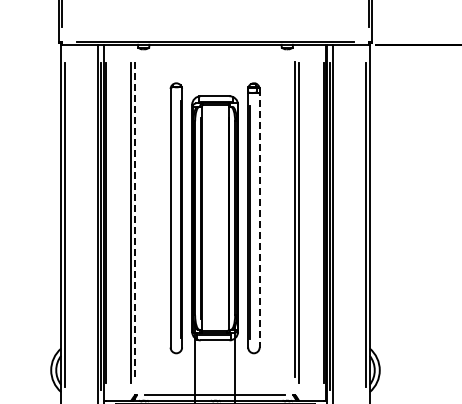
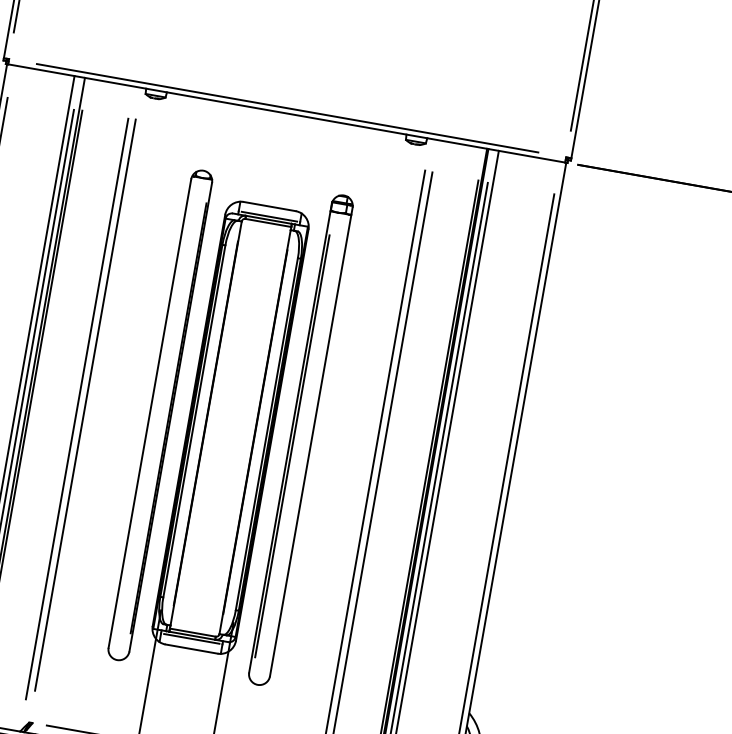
line: (259, 218) -> (310, 442), dashed -> solid
line: (135, 219) -> (85, 404), dashed -> solid

